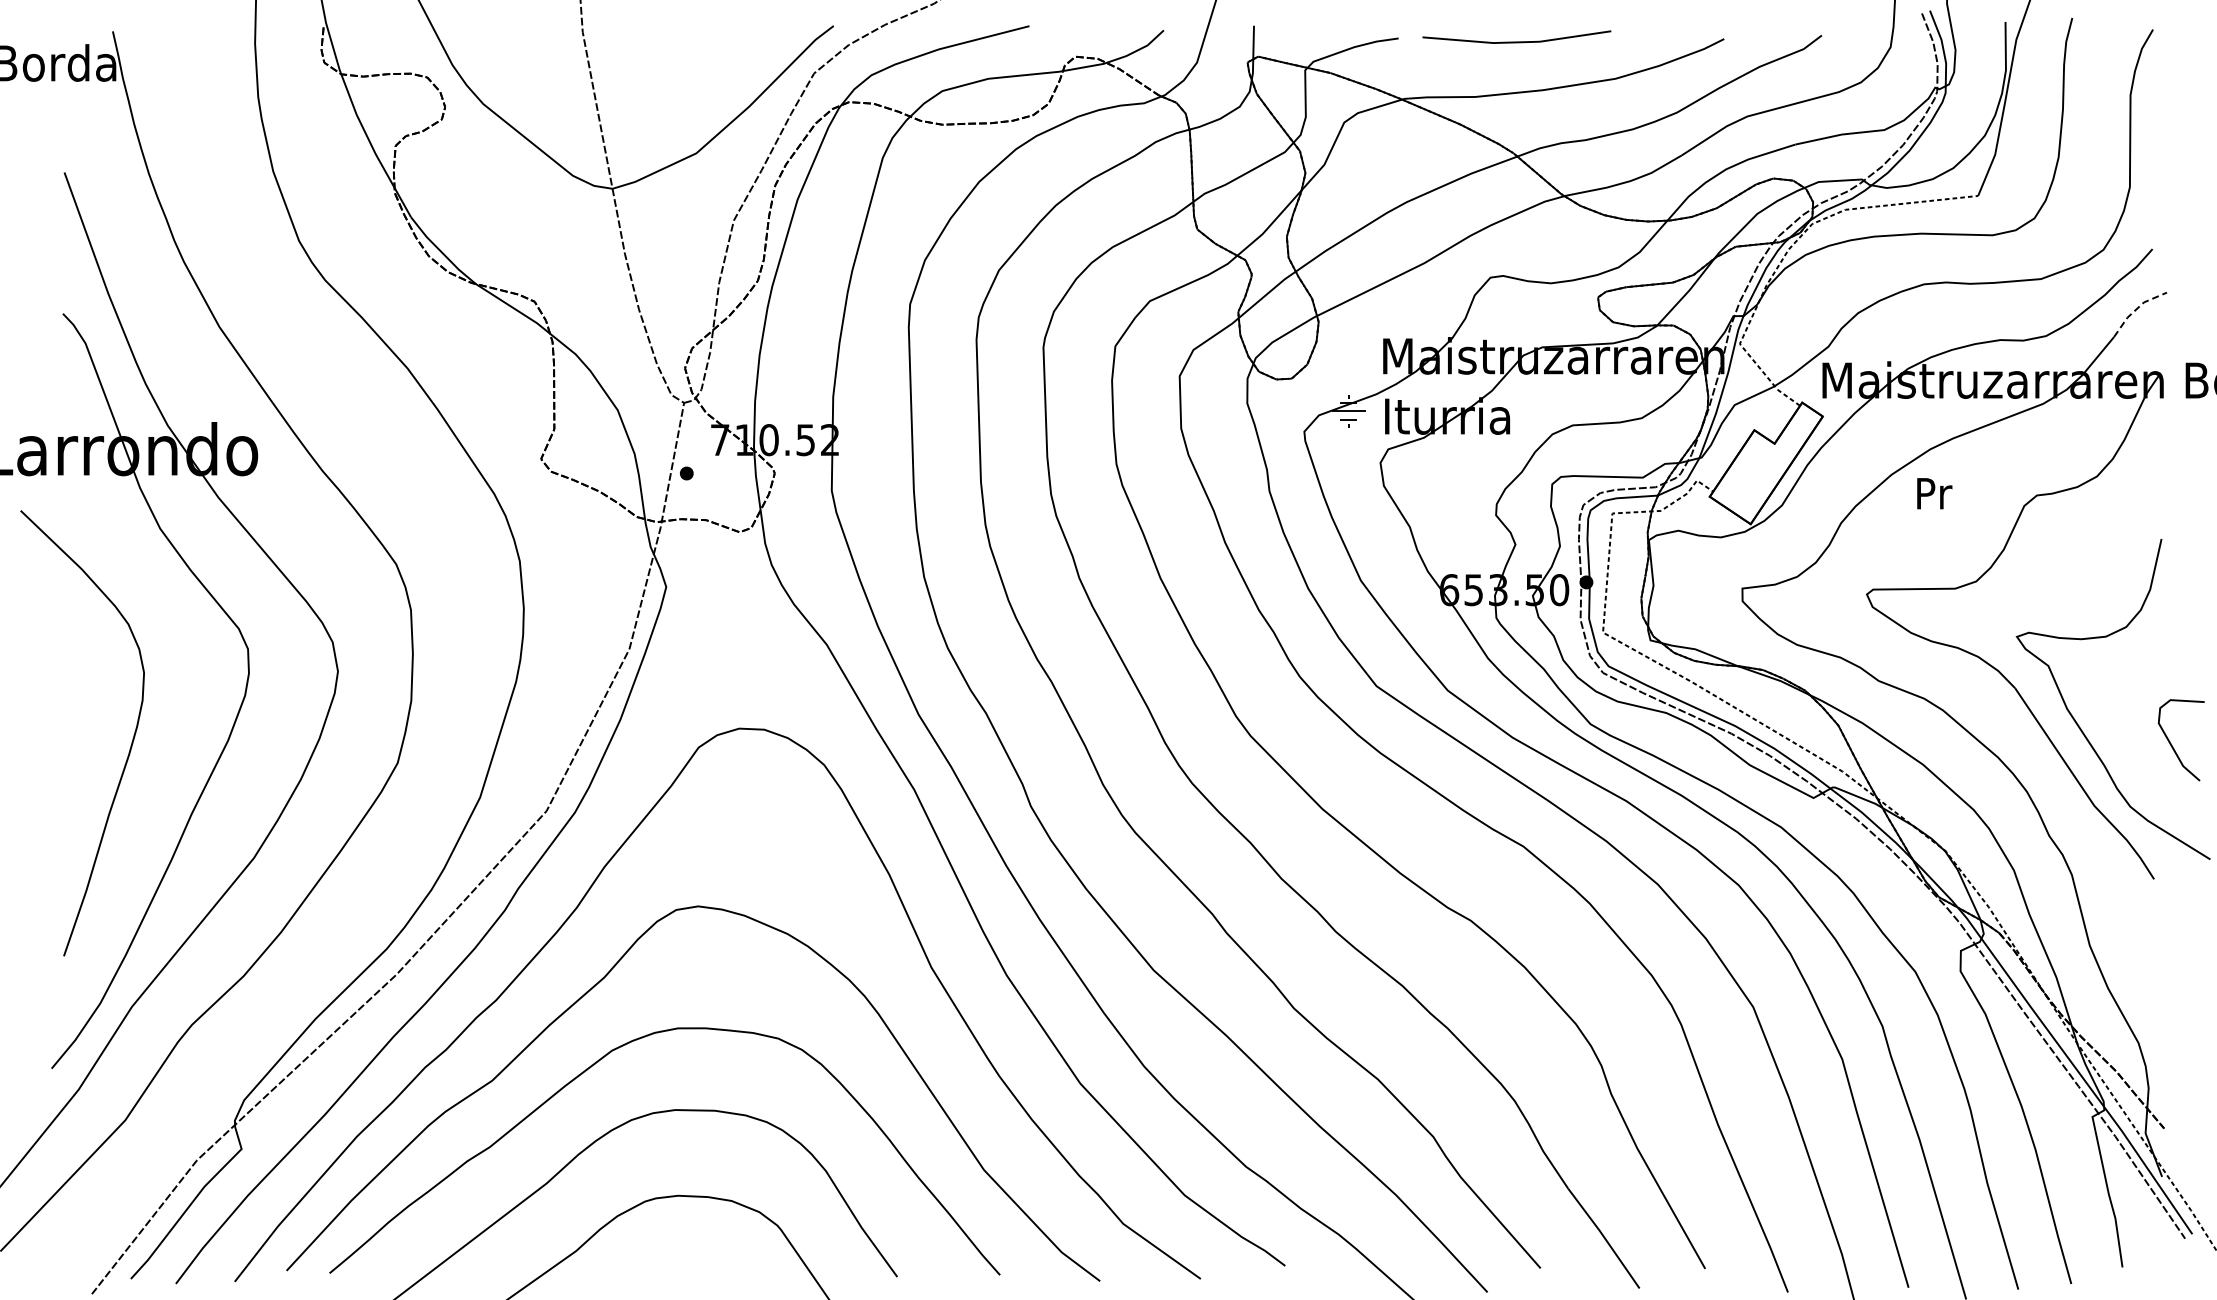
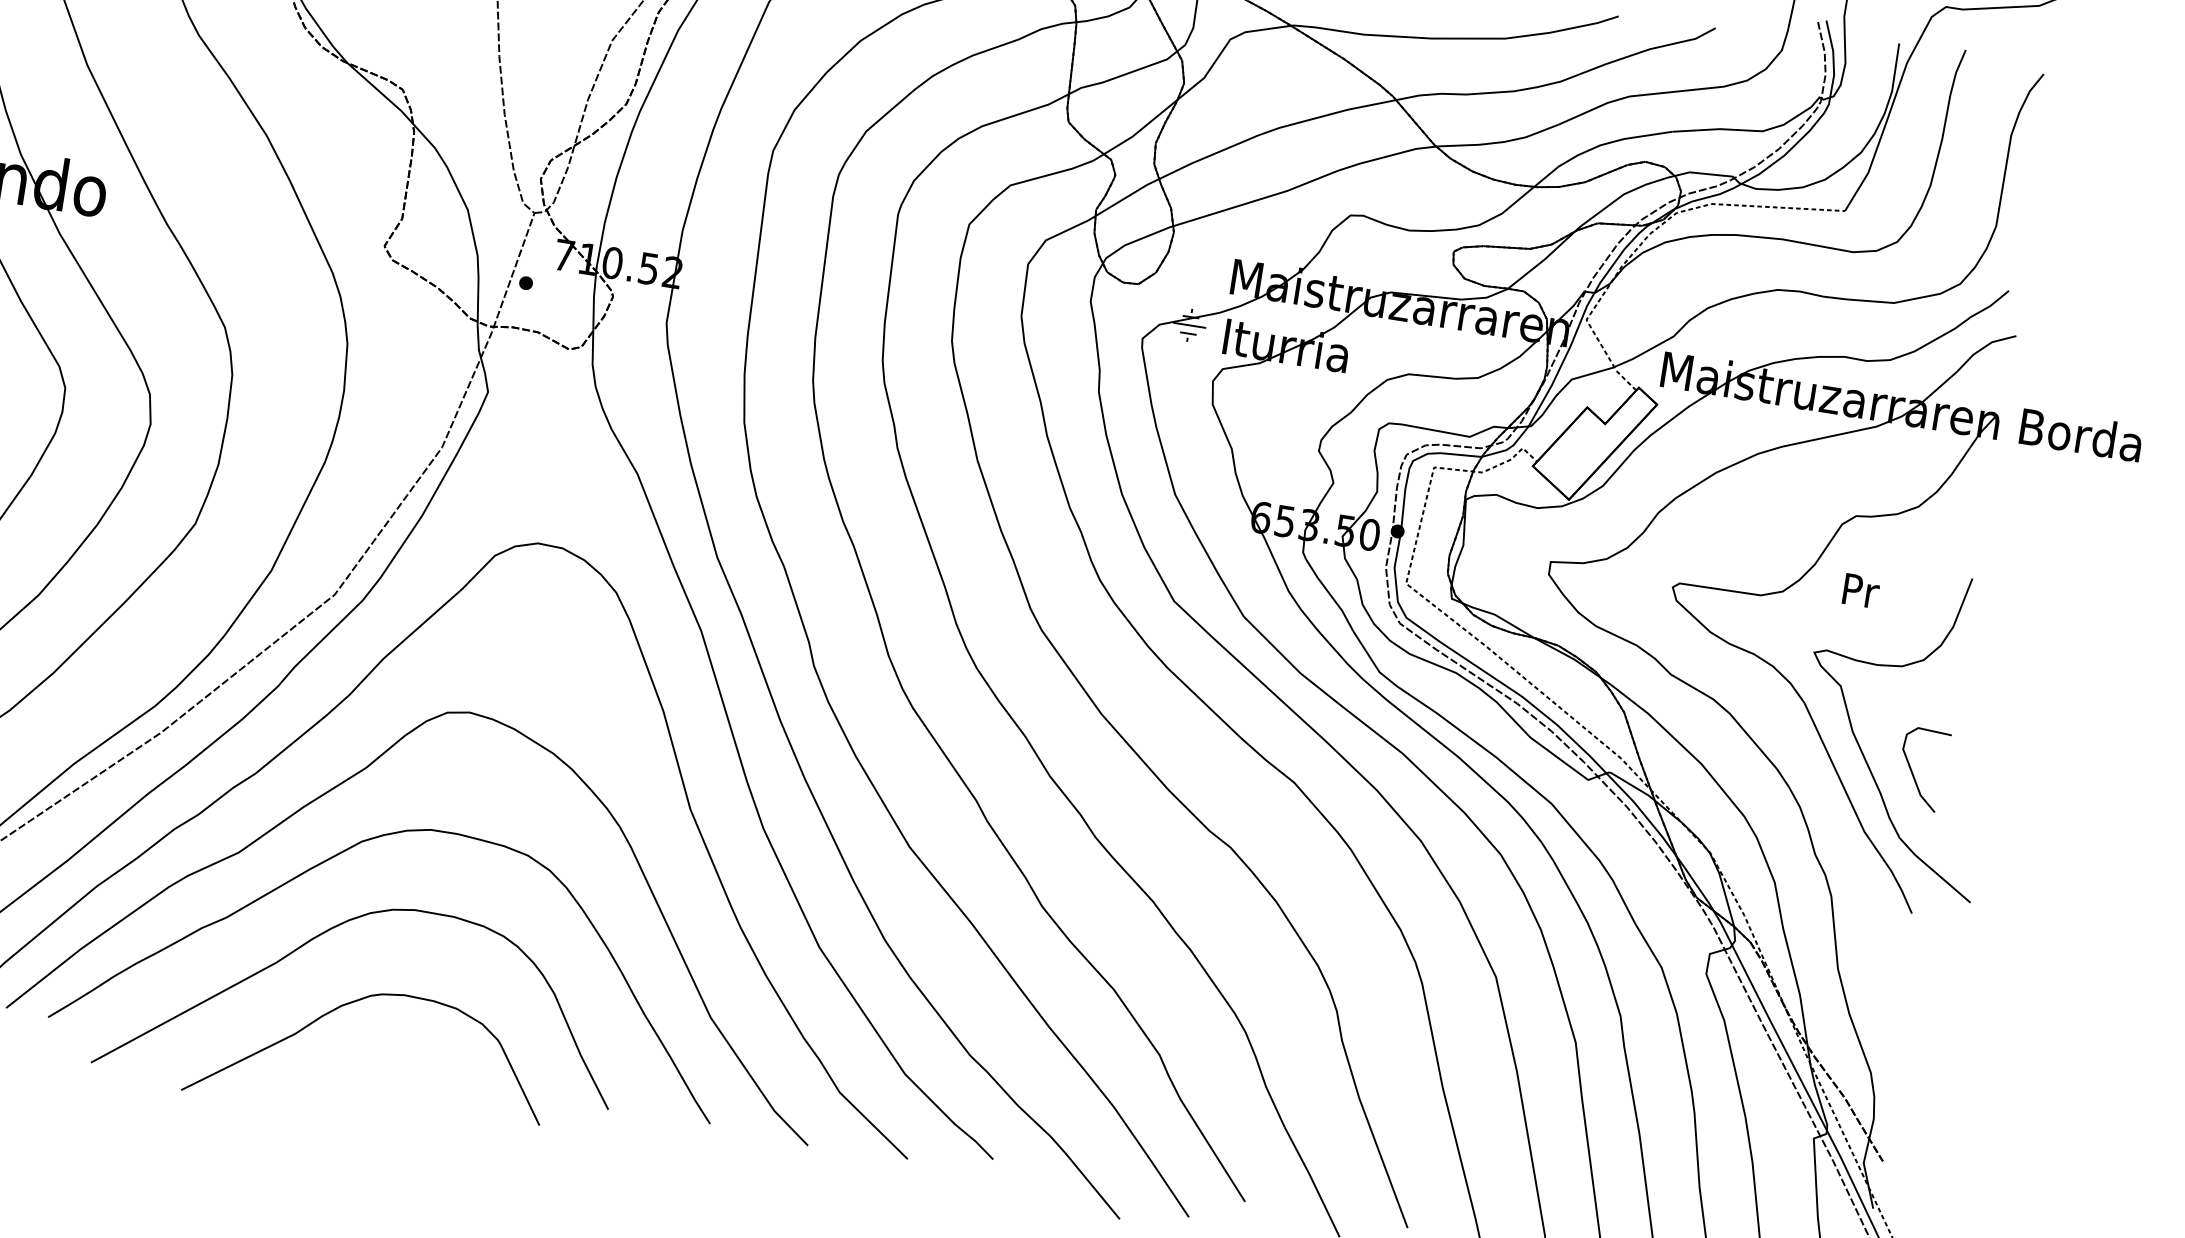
line: (2136, 309) -> (1983, 347), dashed -> solid
text: (1934, 493) -> (1861, 590), moved
curve: (2173, 746) -> (1914, 774), moved

